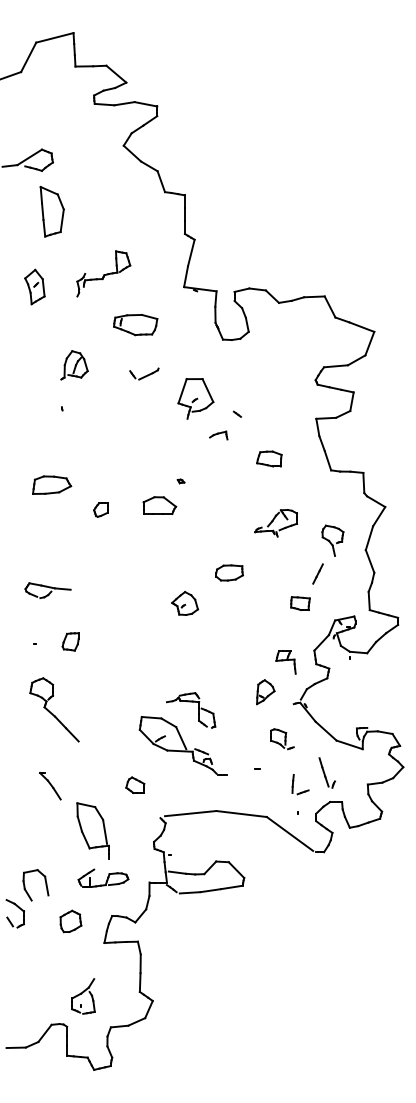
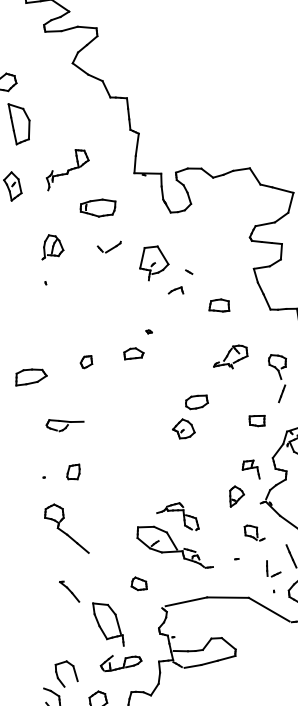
part: (52, 484) -> (31, 376), moved
part: (159, 505) -> (133, 353), size x0.71
line: (317, 573) -> (281, 393), moved
part: (47, 590) -> (64, 424), moved
part: (185, 603) -> (183, 428), moved

